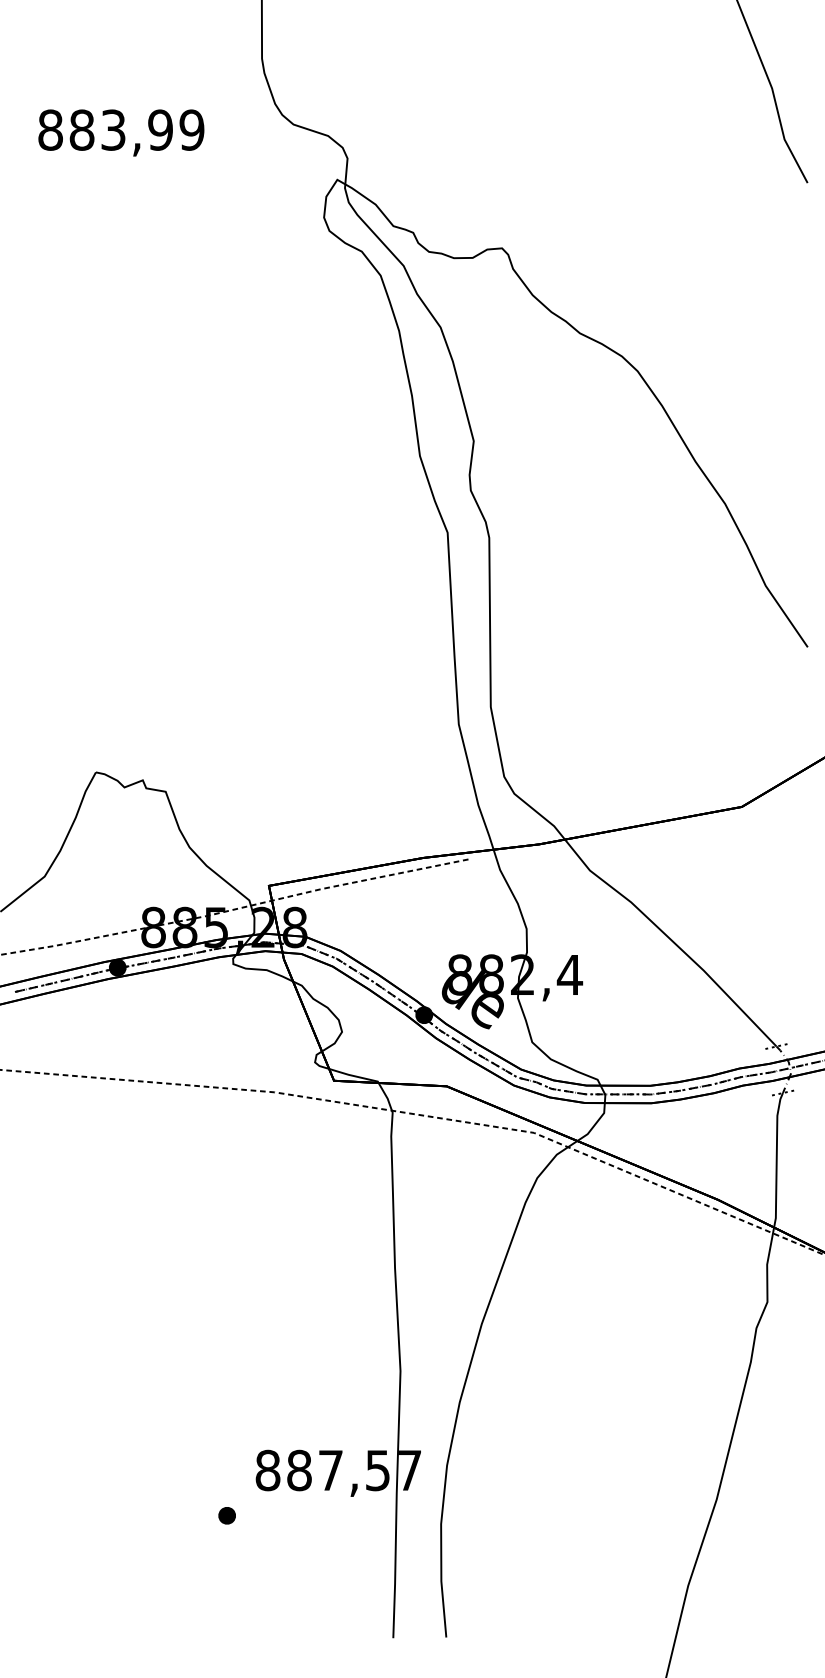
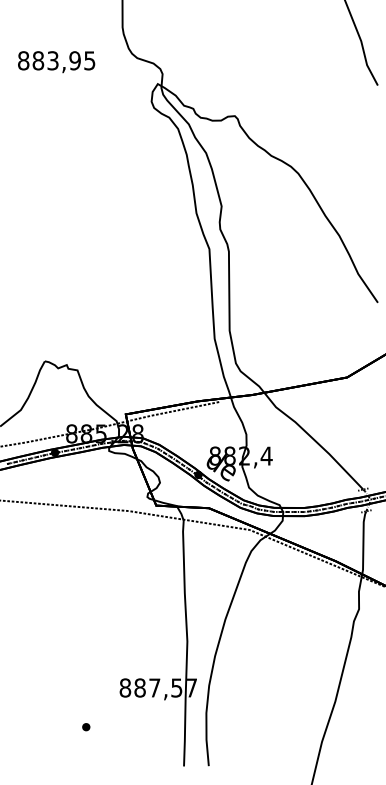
text: (191, 129) -> (89, 60), 883,99 -> 883,95
part: (227, 1516) -> (86, 727), moved

